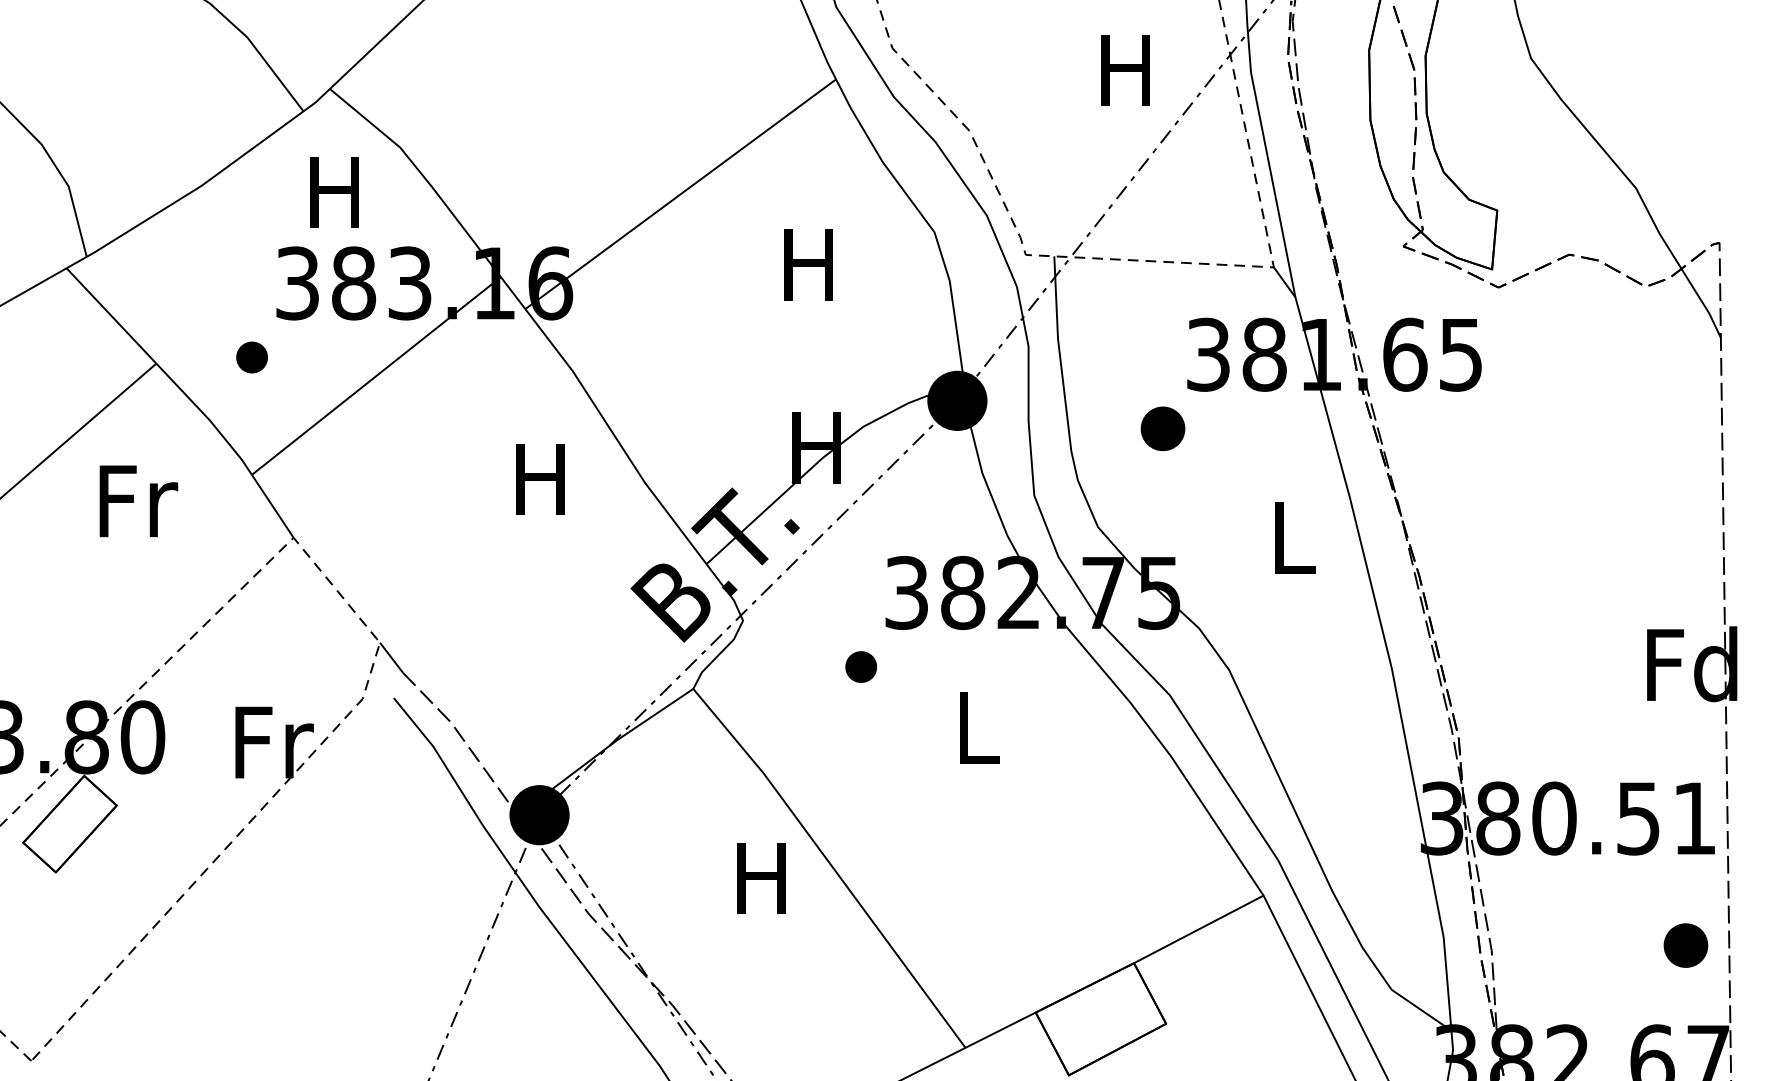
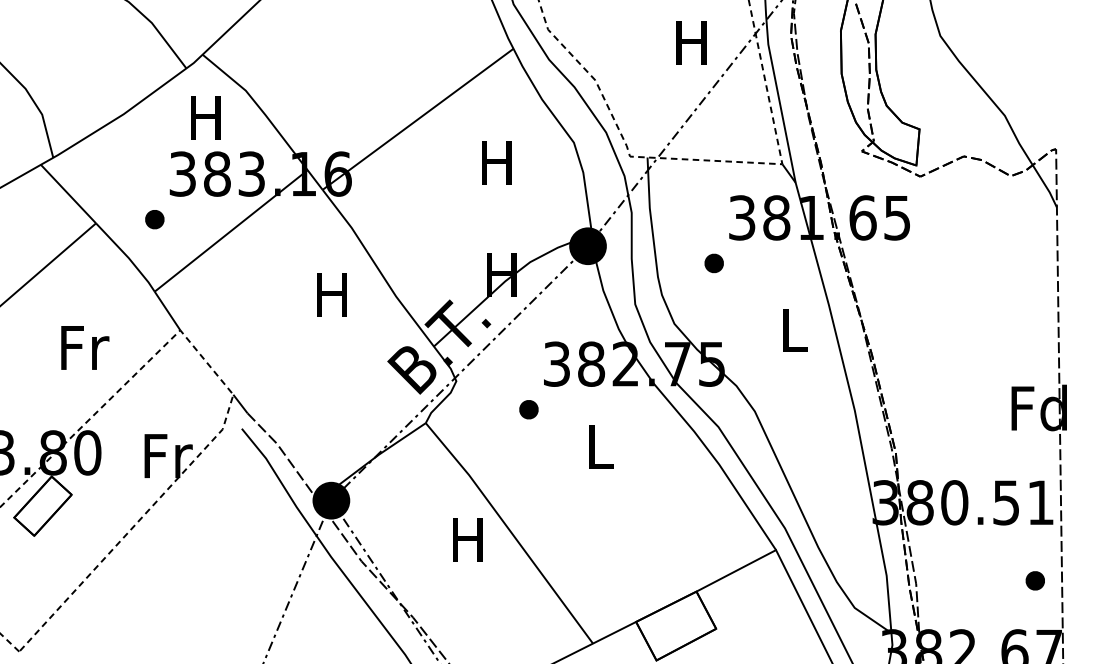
part: (1161, 428) -> (713, 263), size x0.71
text: (139, 500) -> (85, 347), moved
part: (1684, 945) -> (1034, 580), size x0.71

